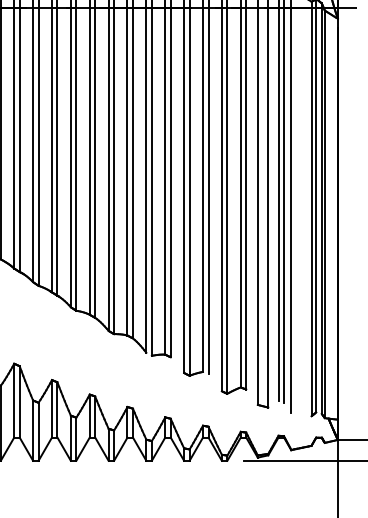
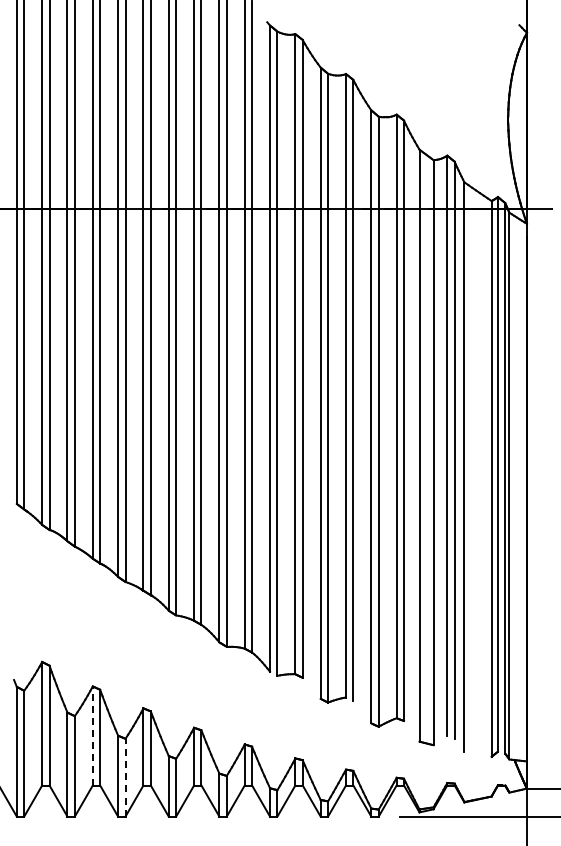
line: (13, 400) -> (92, 735), solid -> dashed
line: (38, 431) -> (125, 777), solid -> dashed

